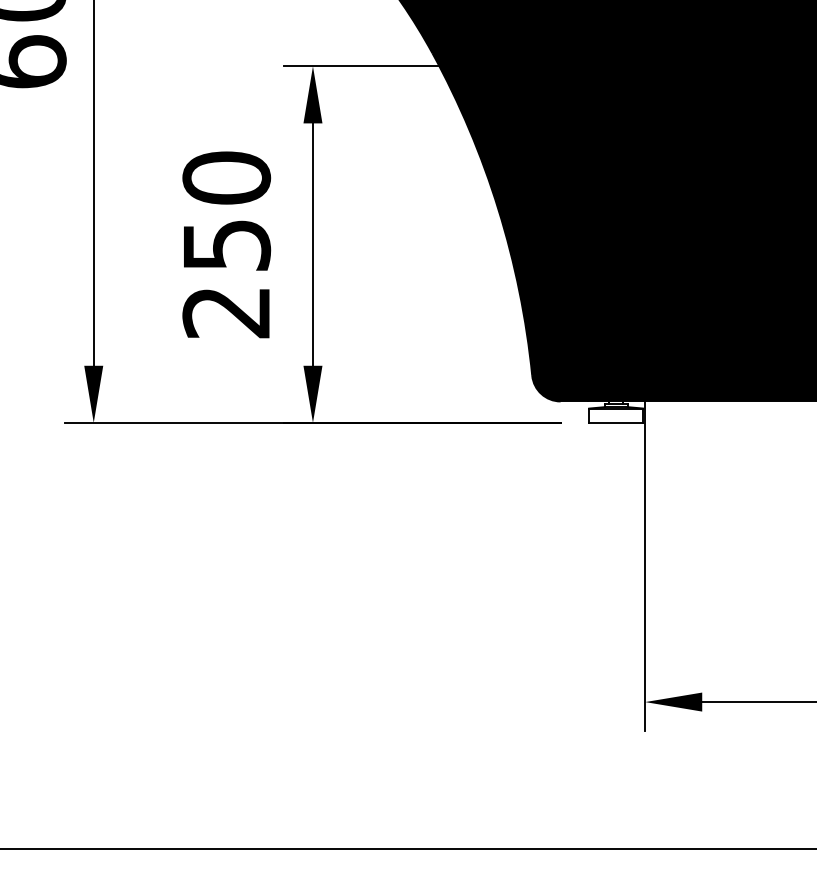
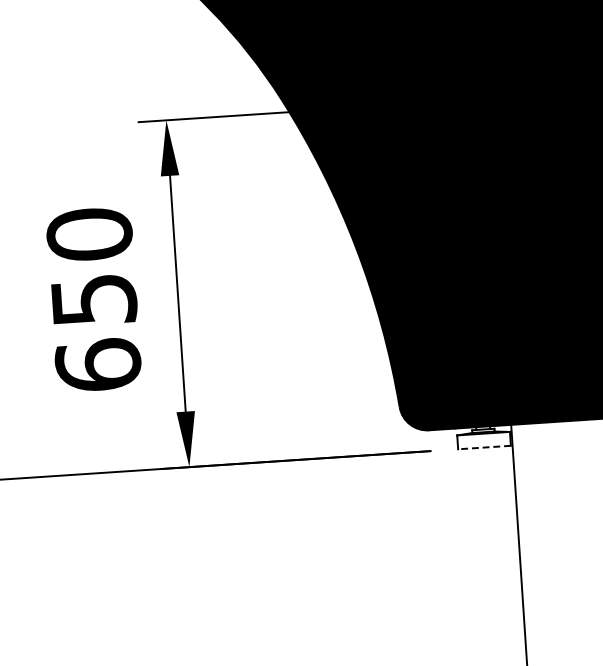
text: (226, 311) -> (98, 364), 250 -> 650
line: (615, 422) -> (483, 447), solid -> dashed

